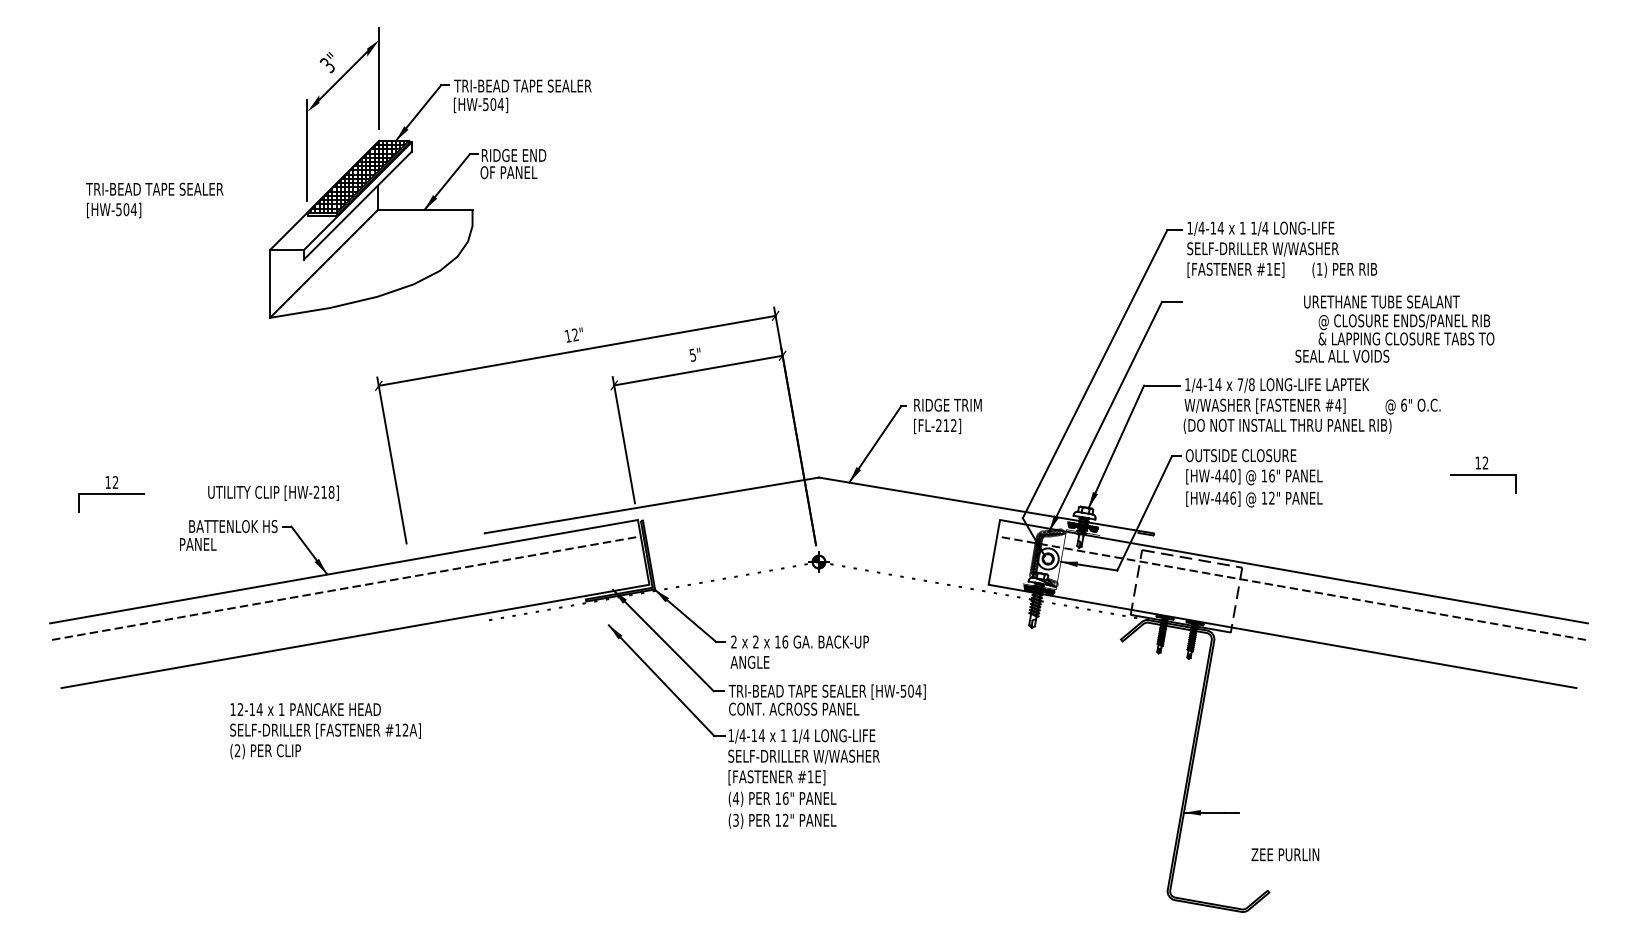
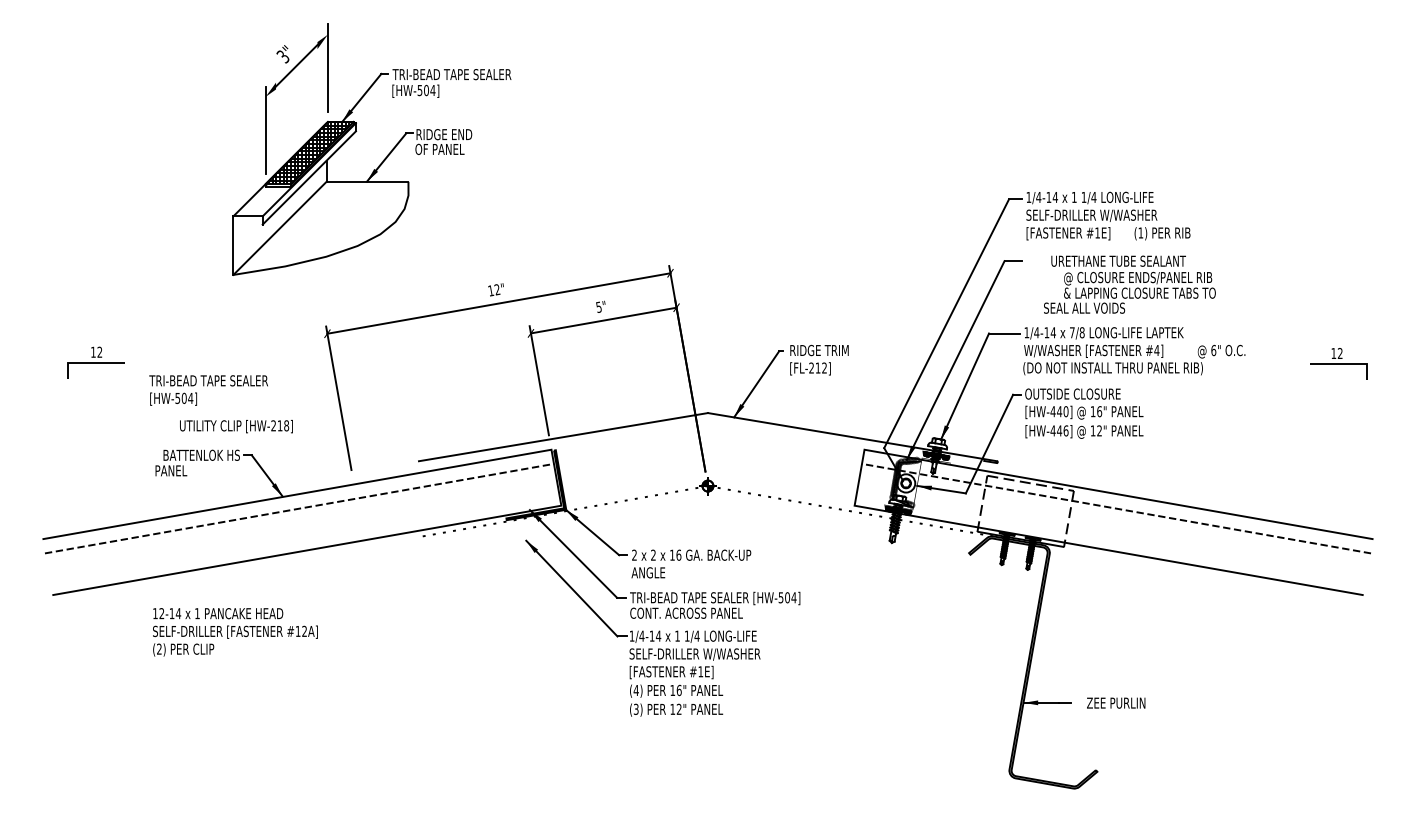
text: (154, 200) -> (208, 390), moved
text: (1394, 328) -> (1129, 284), moved
part: (1483, 474) -> (1338, 363), moved
part: (110, 494) -> (95, 362), moved
text: (325, 731) -> (235, 632), moved
text: (1285, 854) -> (1116, 702), moved

